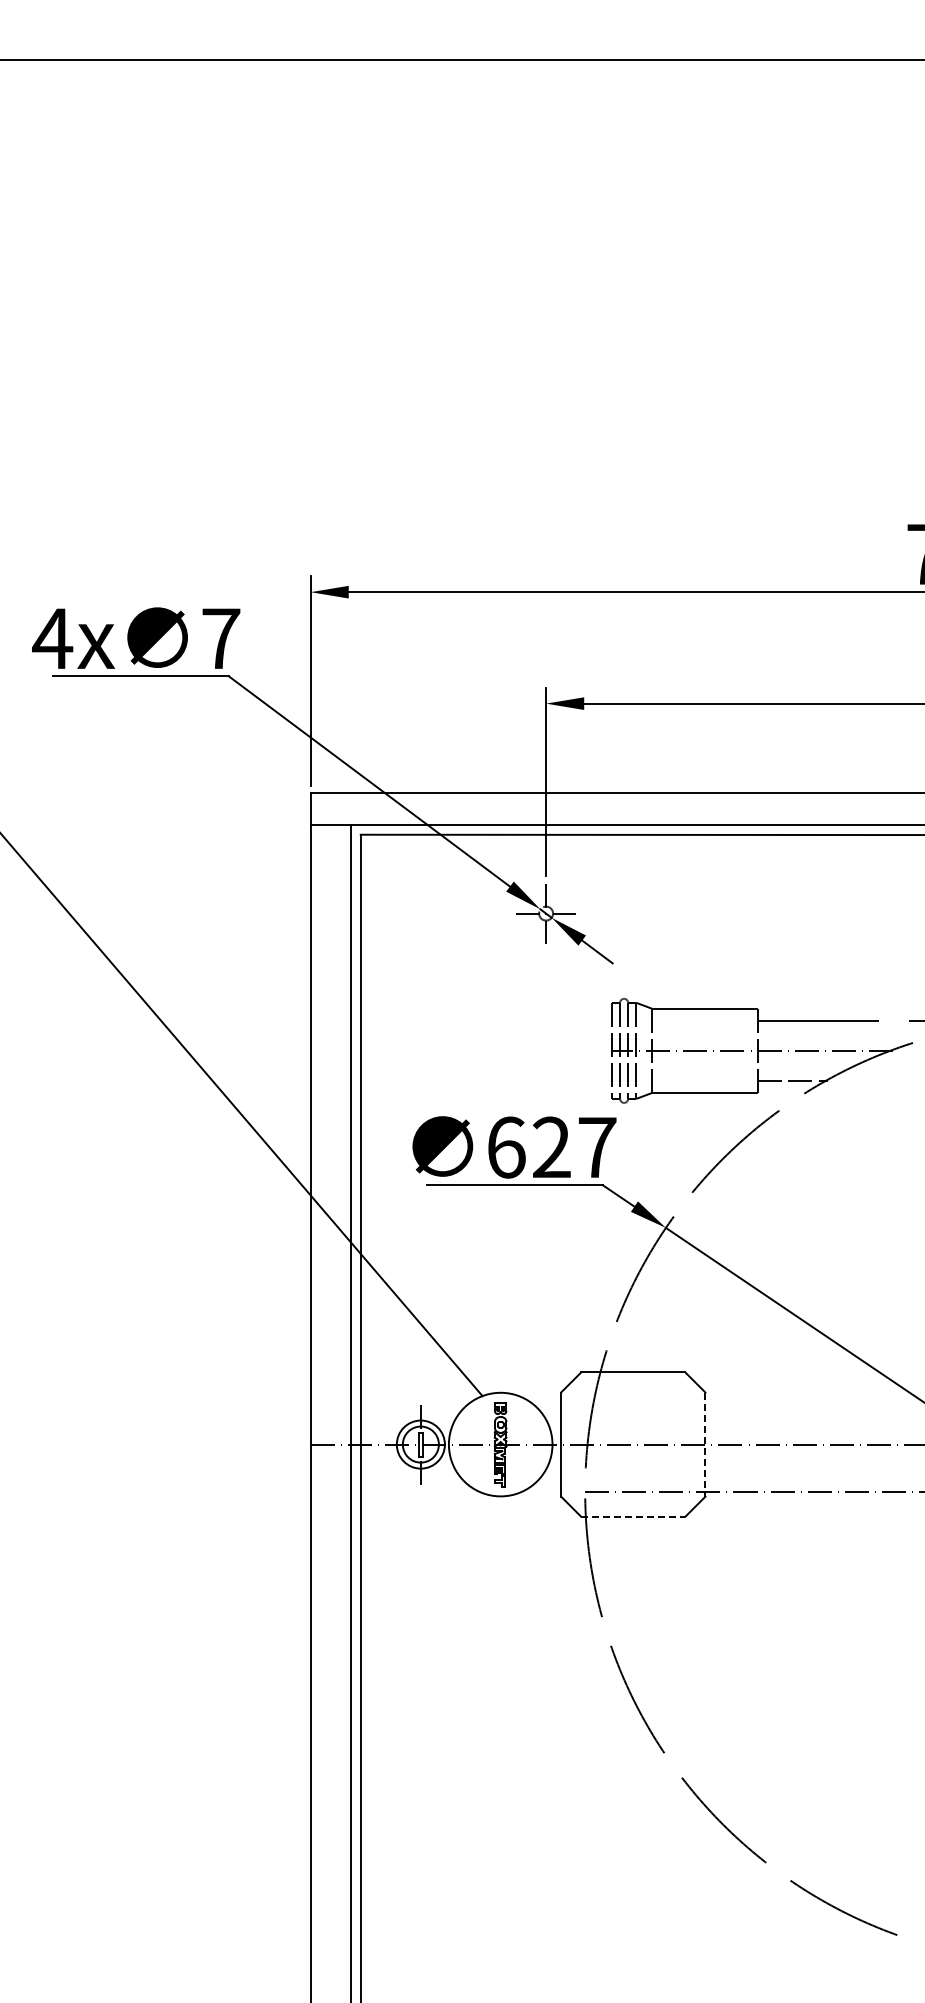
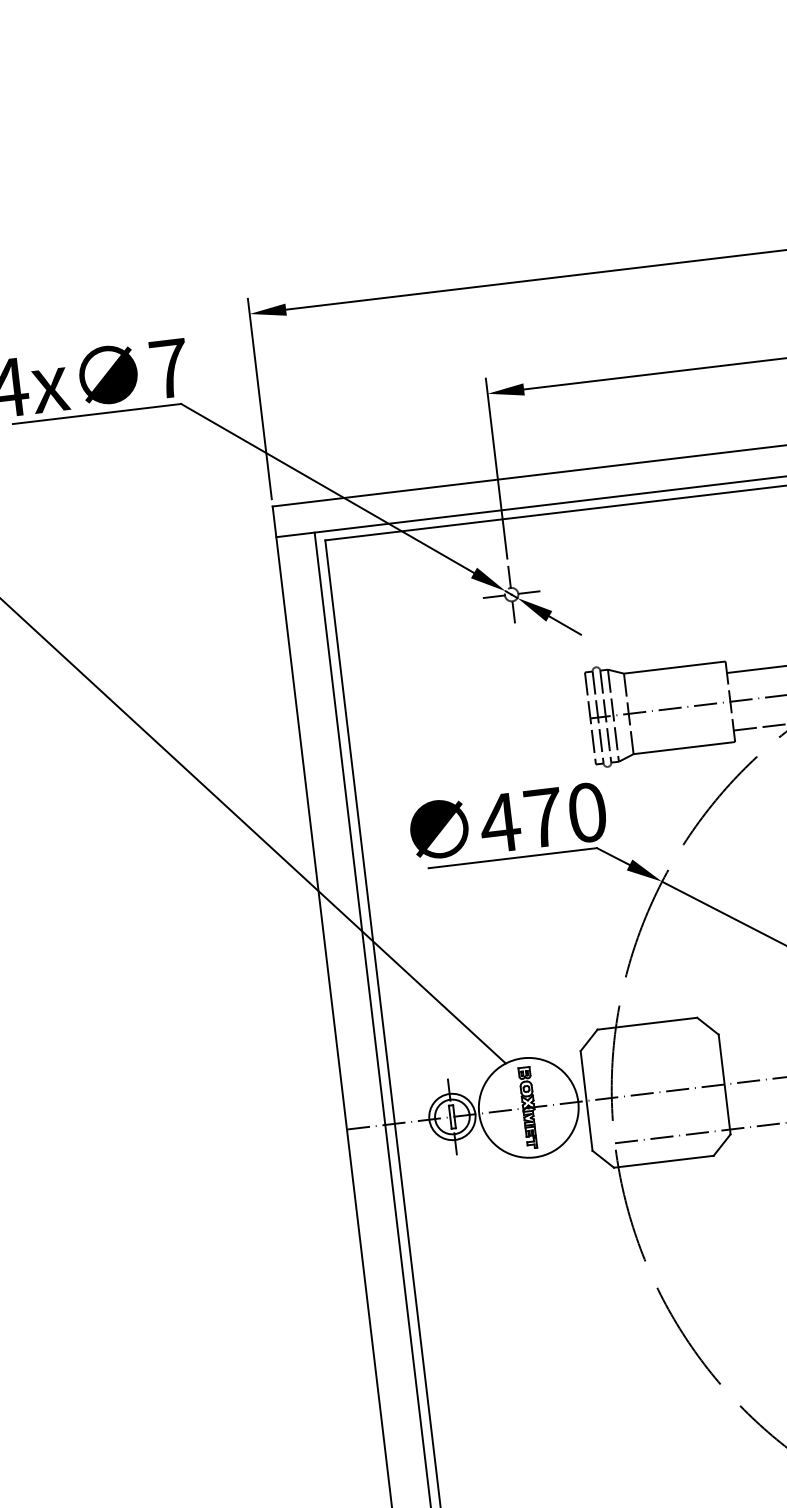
text: (550, 1147) -> (542, 817), 627 -> 470
line: (705, 1445) -> (724, 1085), dashed -> solid
line: (633, 1516) -> (664, 1161), dashed -> solid

